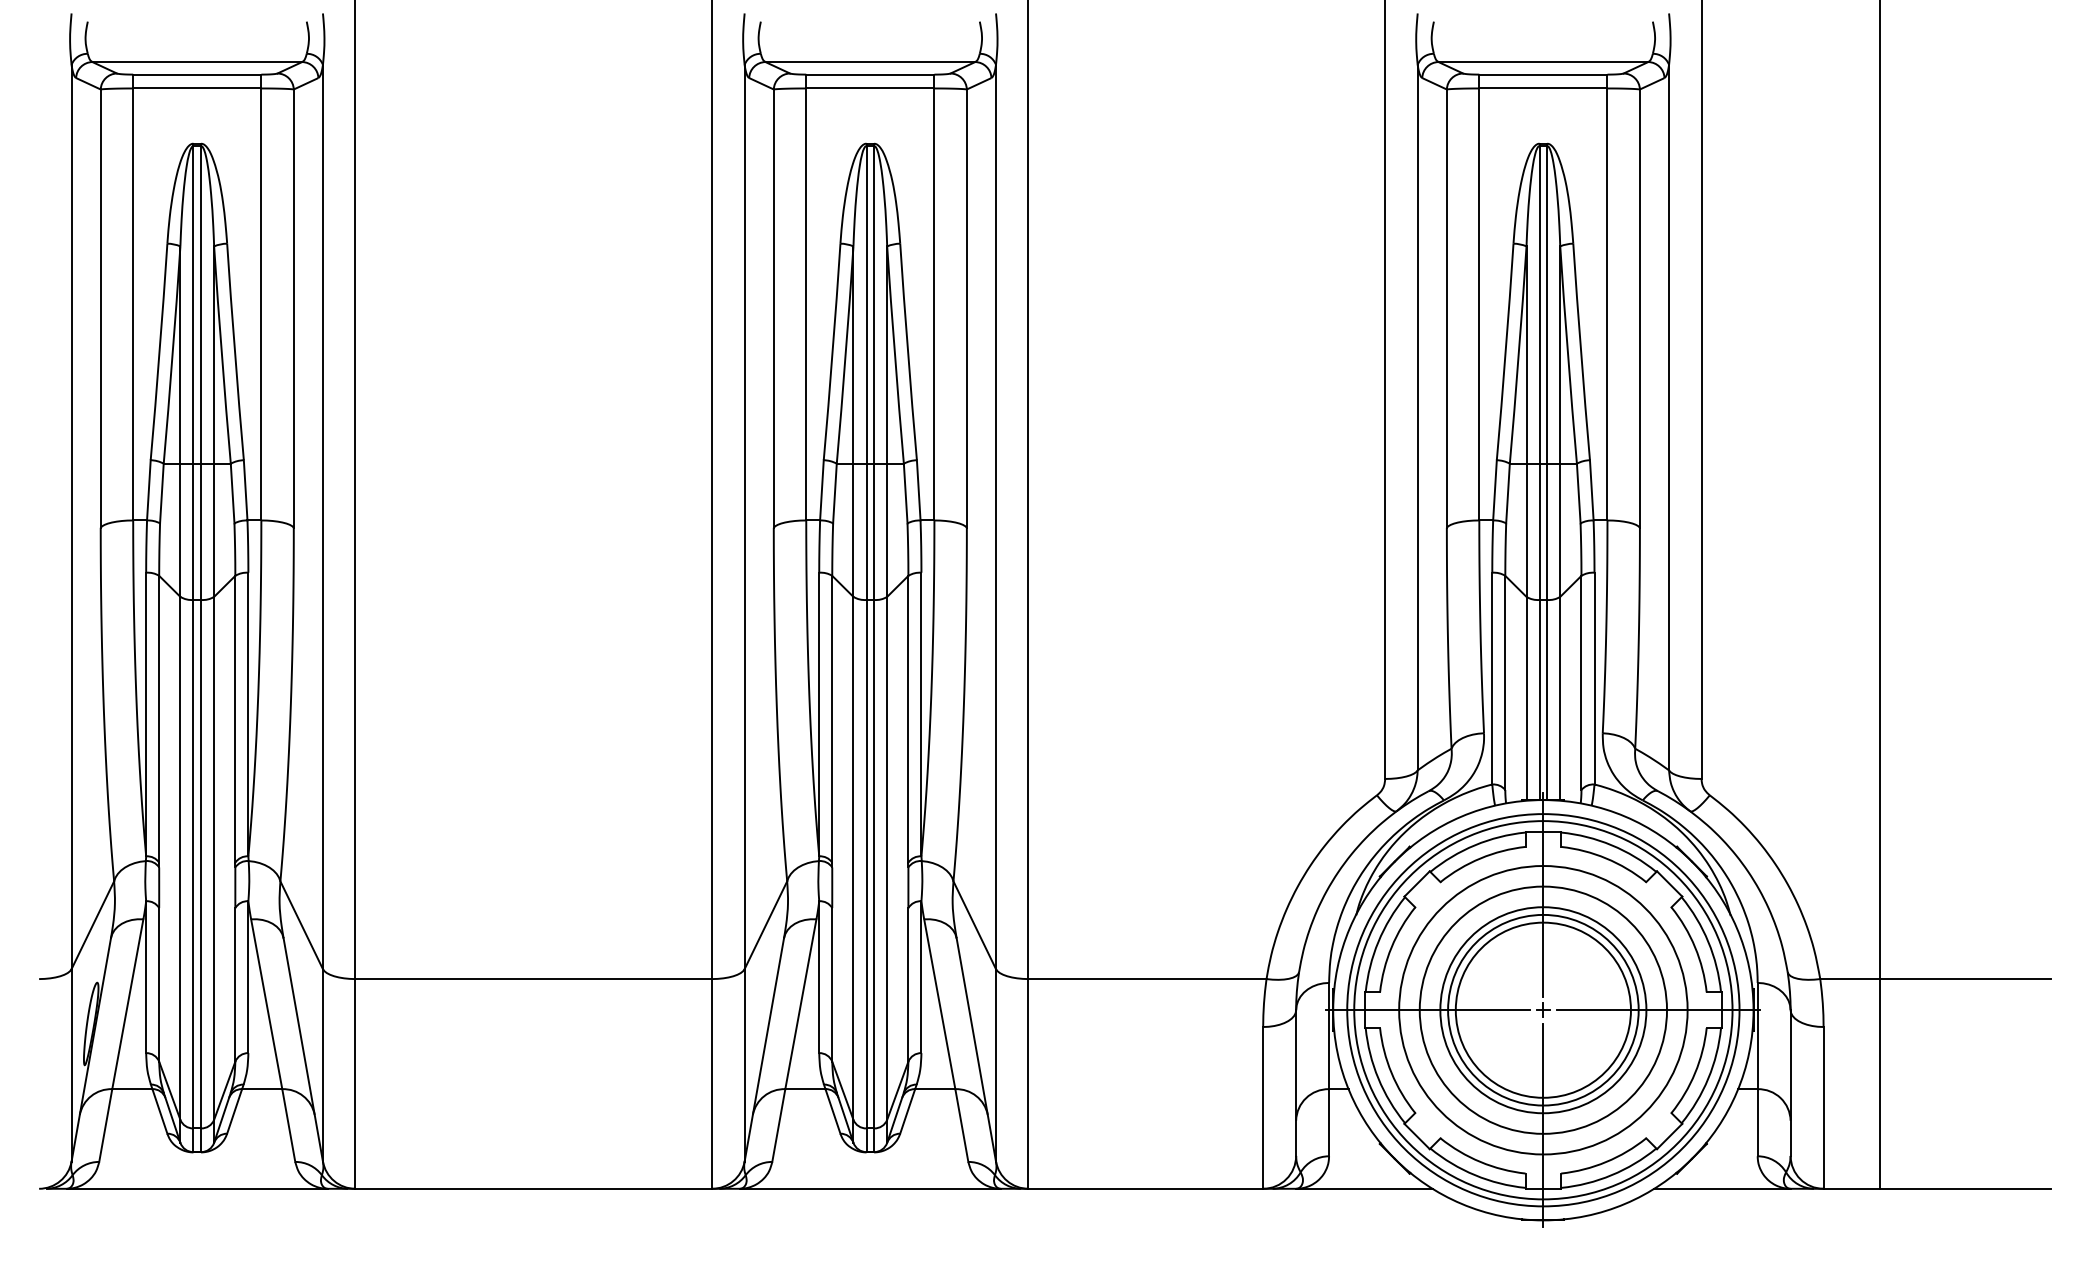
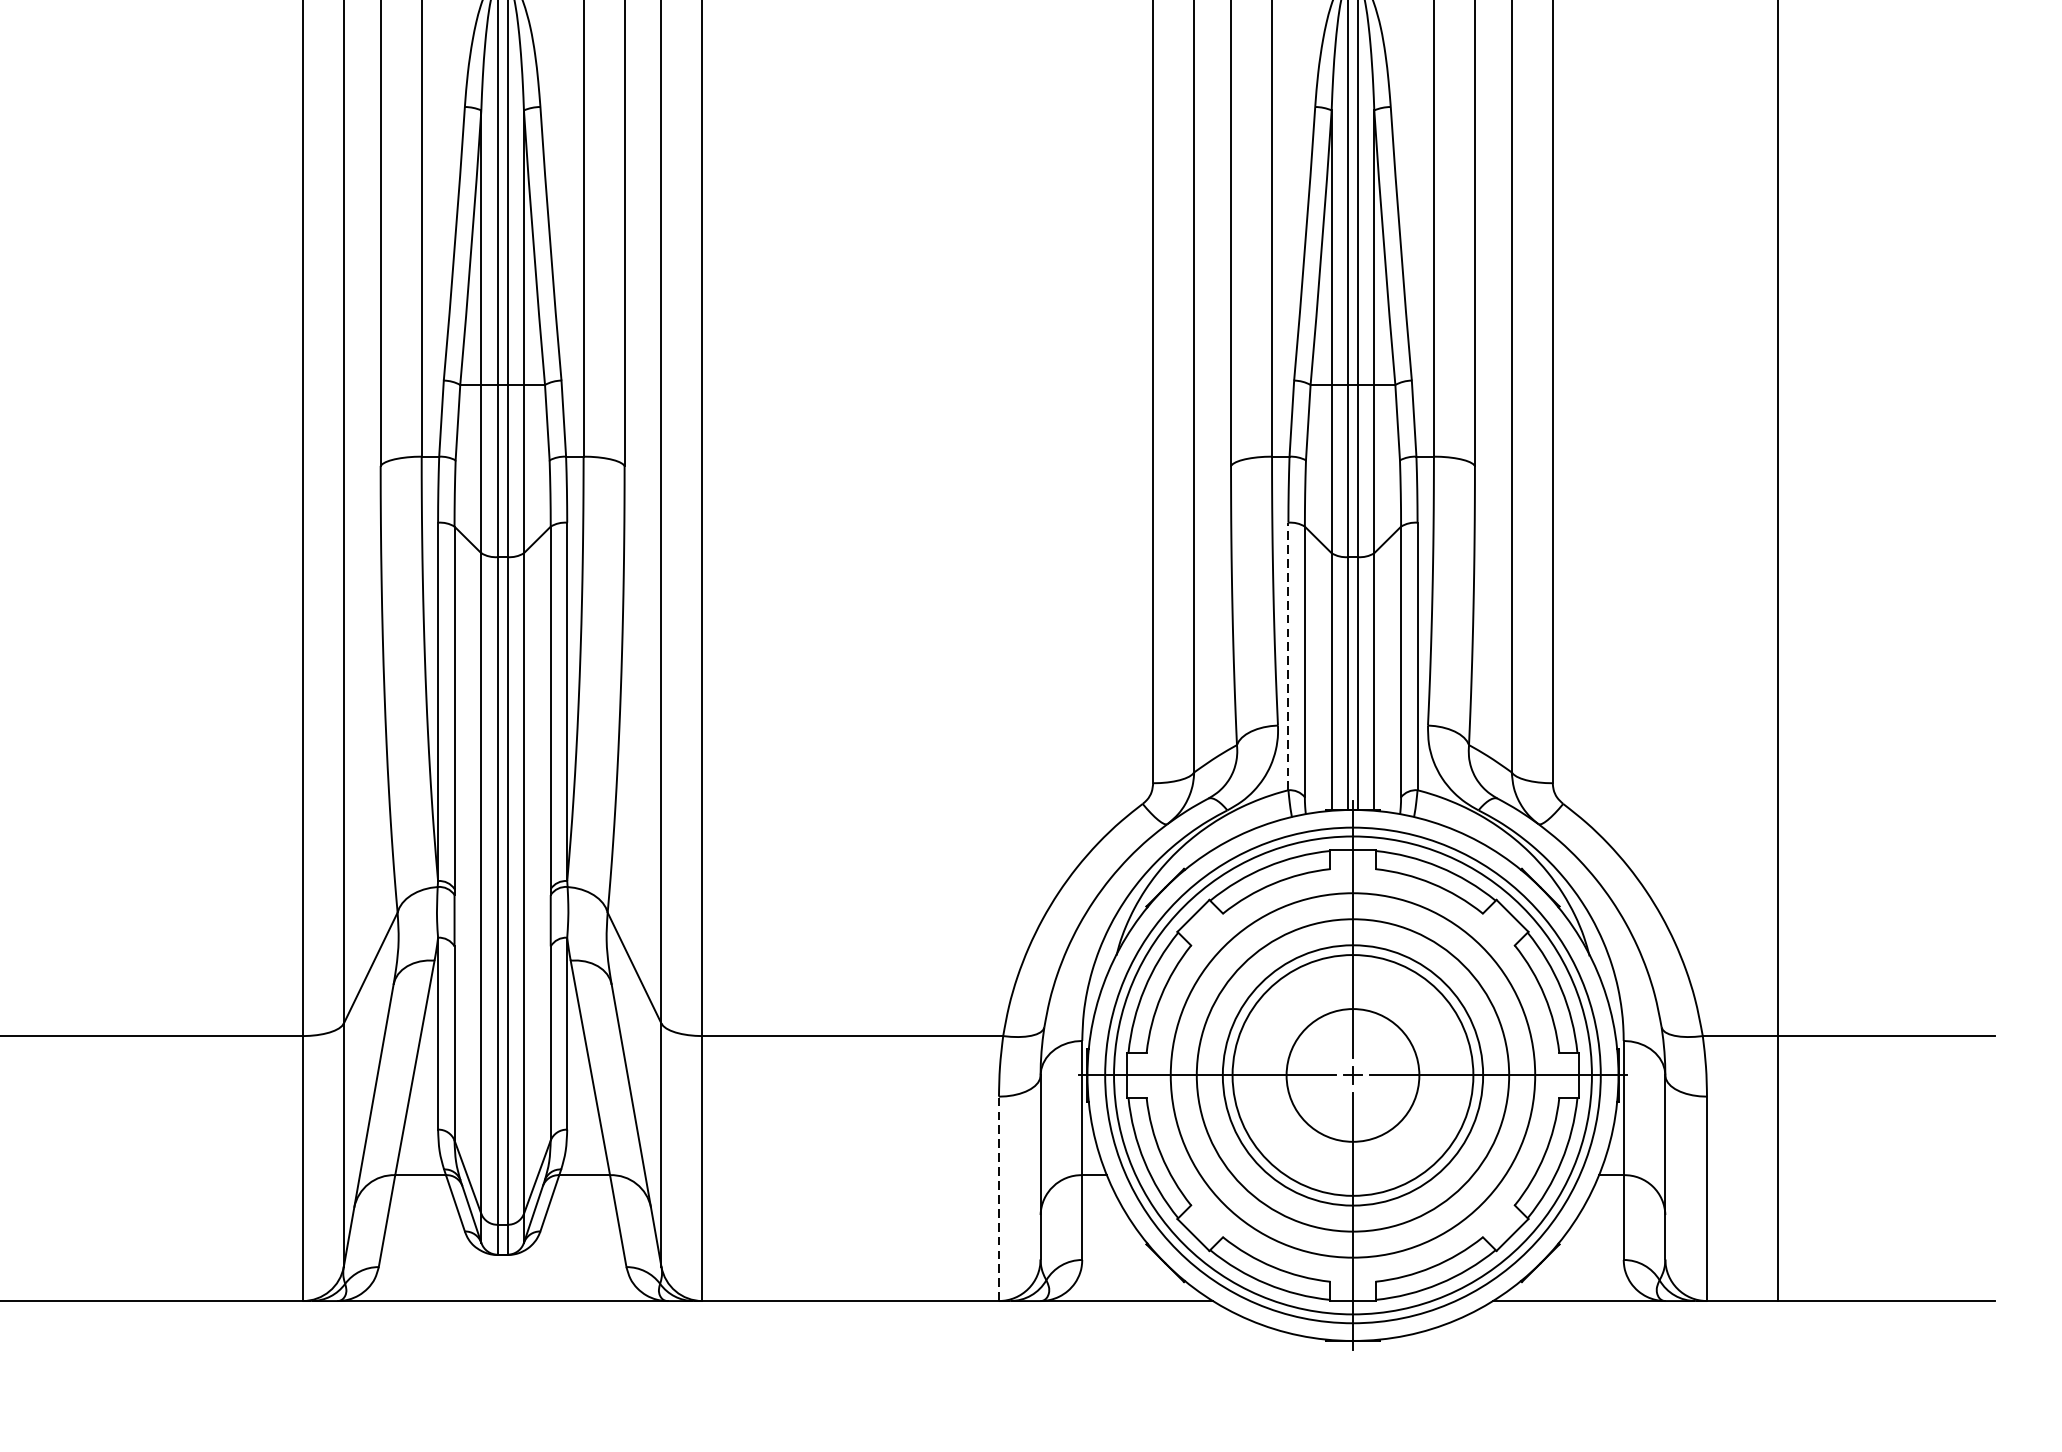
line: (1492, 678) -> (1288, 656), solid -> dashed
circle: (1542, 1009) -> (1351, 1074), size x0.6
line: (1263, 1107) -> (999, 1198), solid -> dashed

